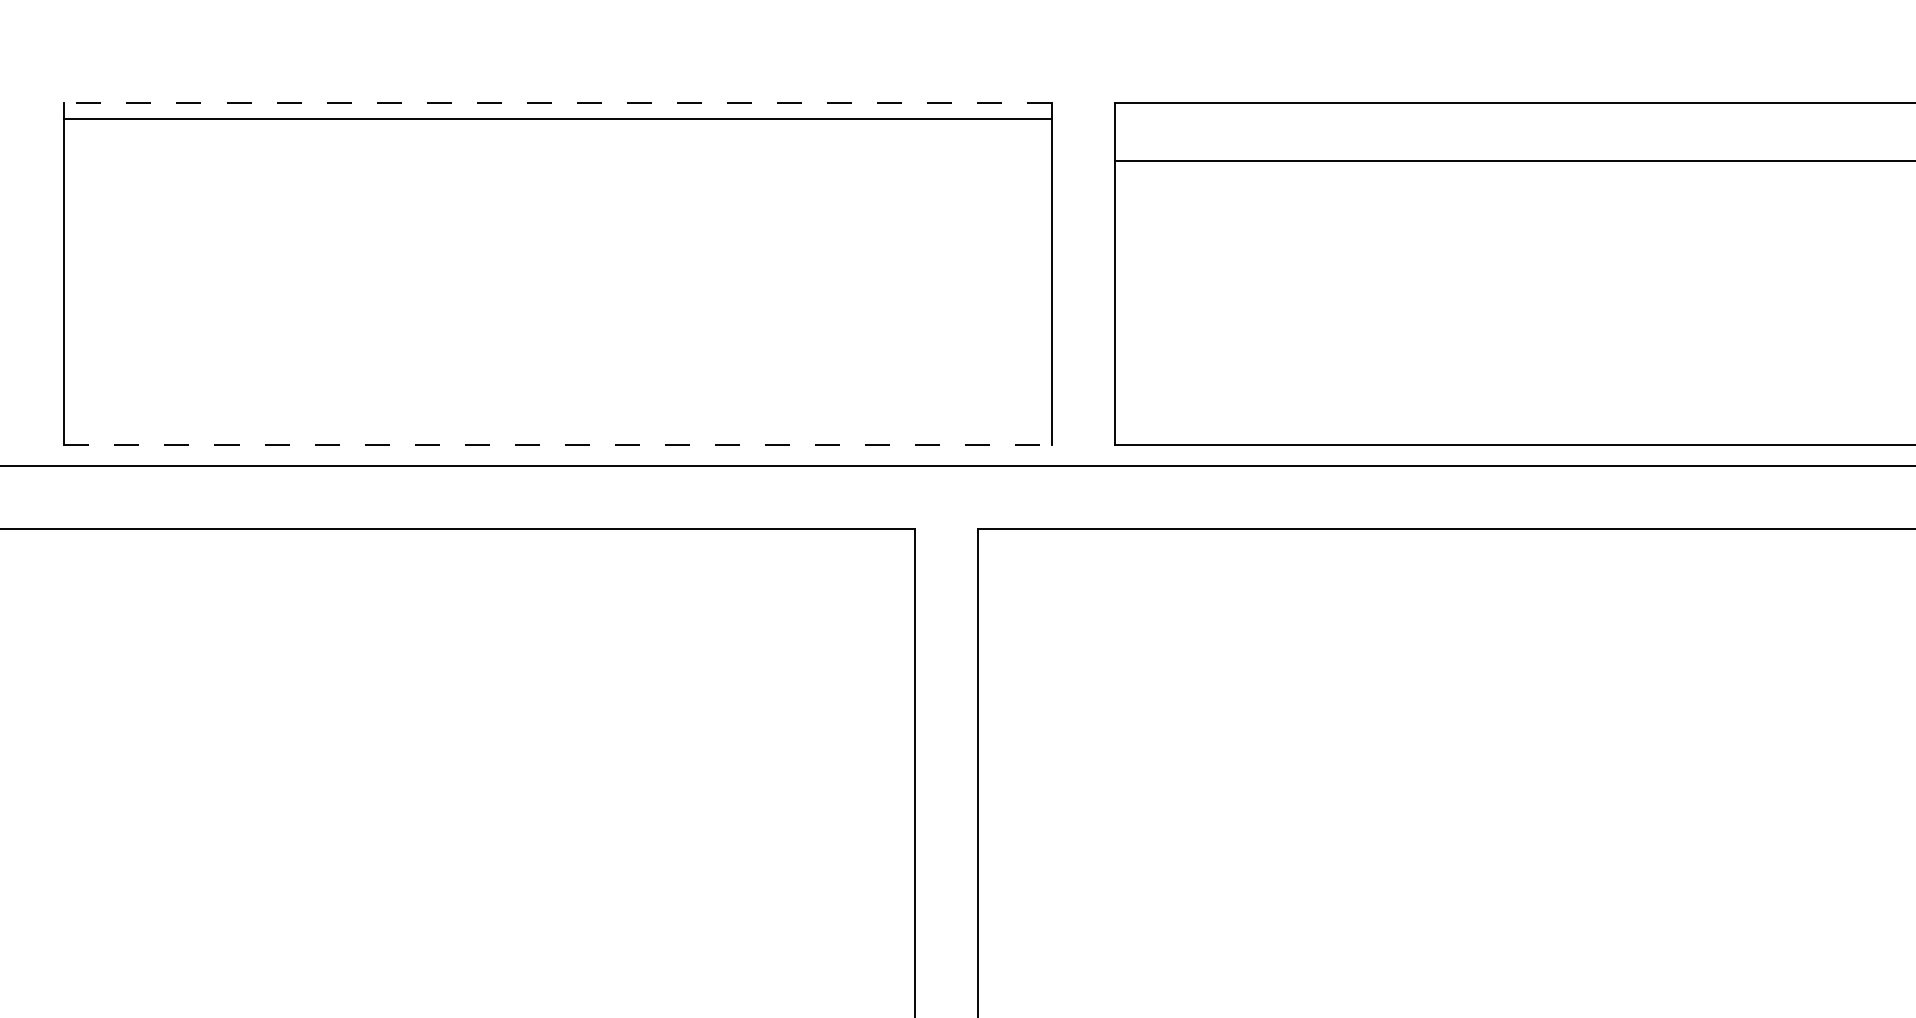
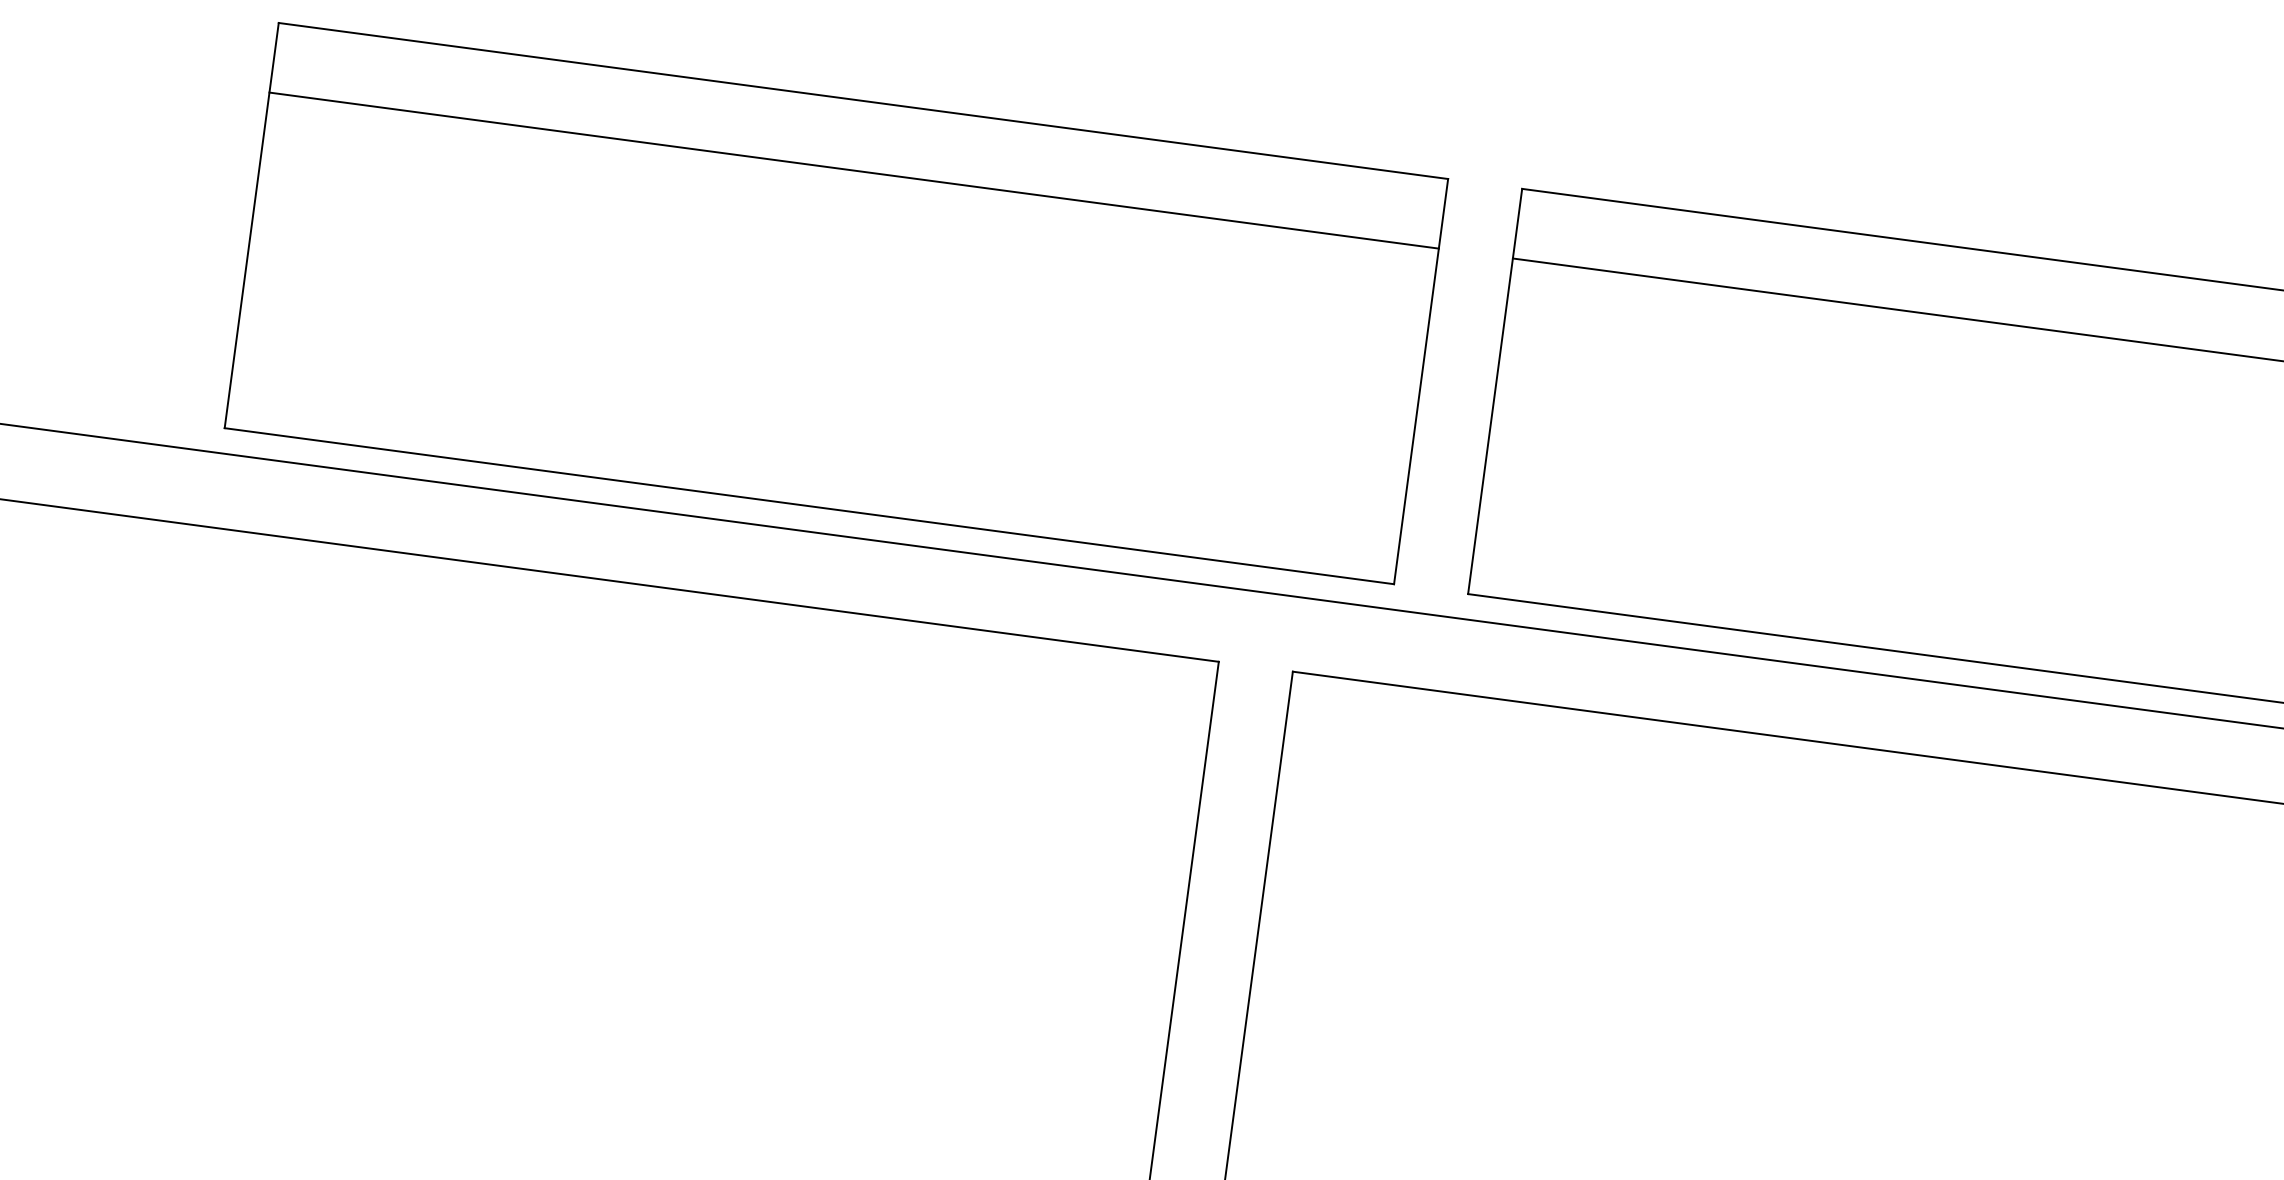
line: (558, 102) -> (863, 100), dashed -> solid
line: (558, 119) -> (854, 170), moved
line: (558, 444) -> (809, 505), dashed -> solid

